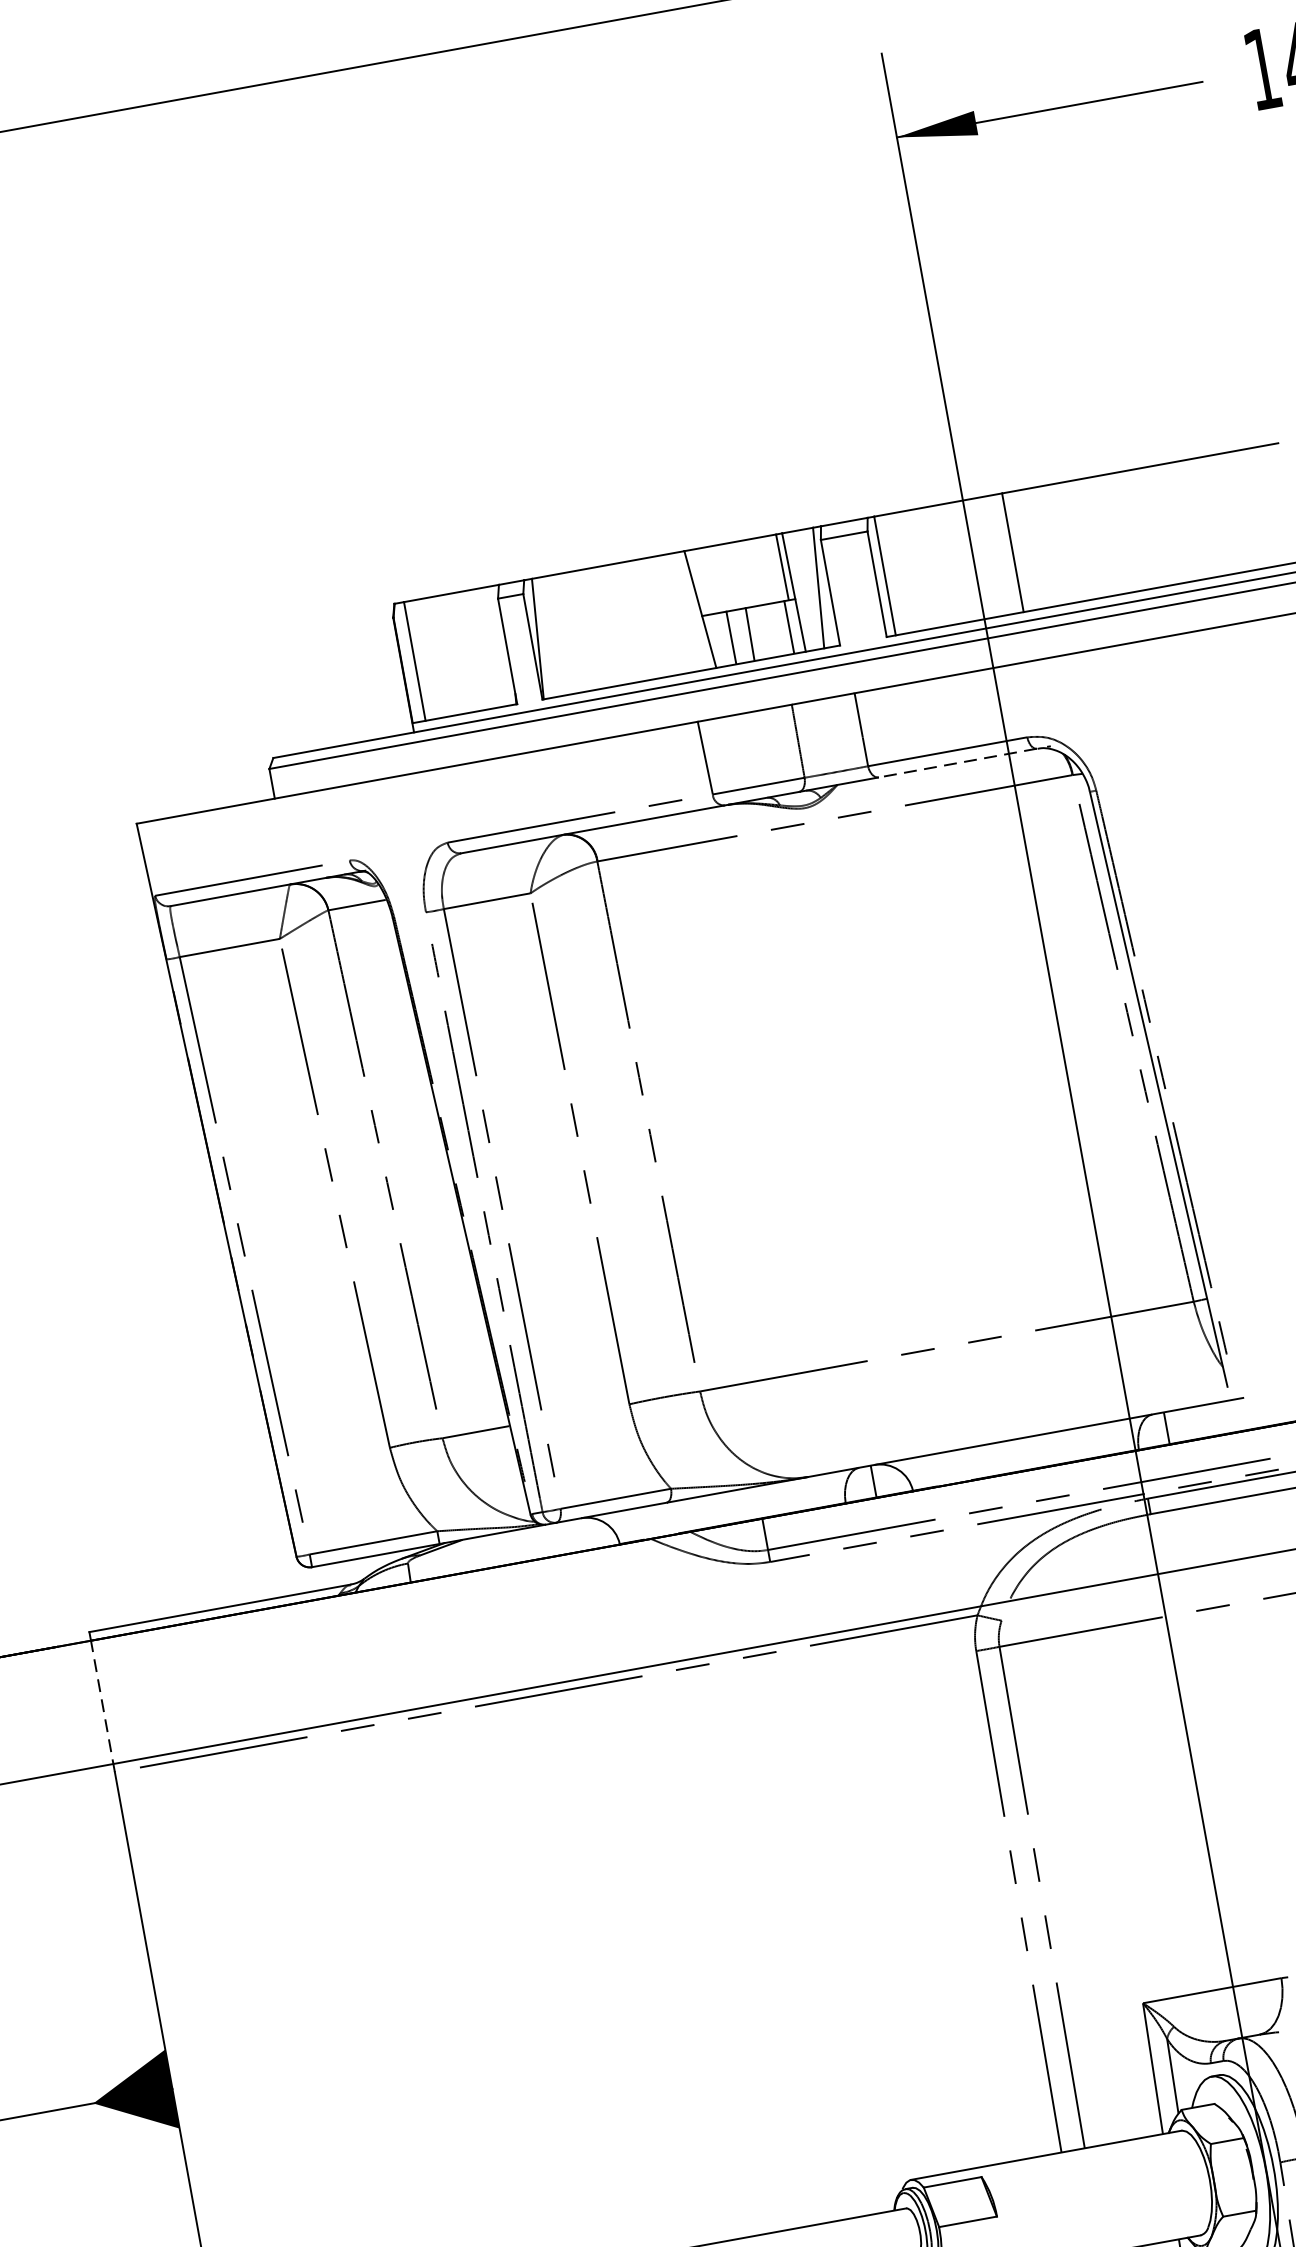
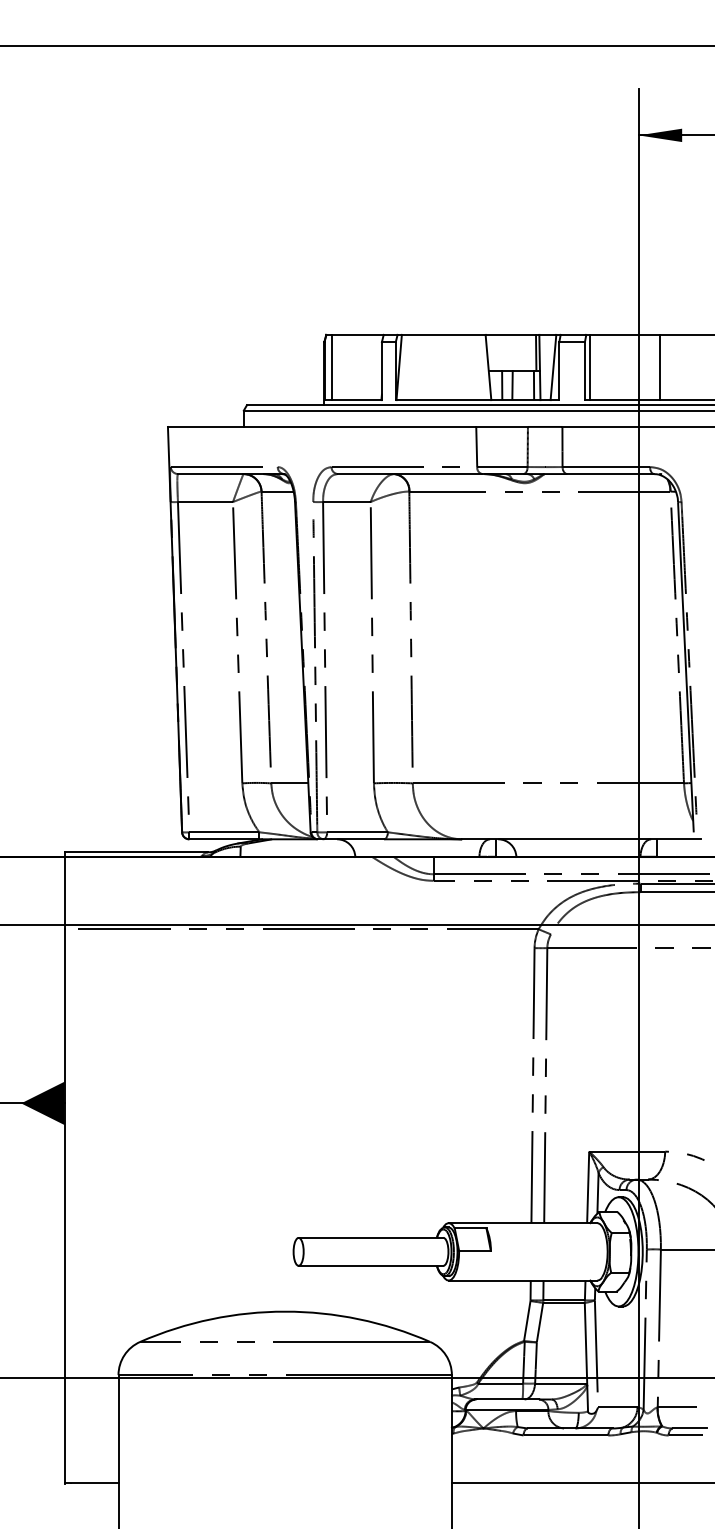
line: (957, 763) -> (610, 474), dashed -> solid
line: (102, 1705) -> (64, 892), dashed -> solid

